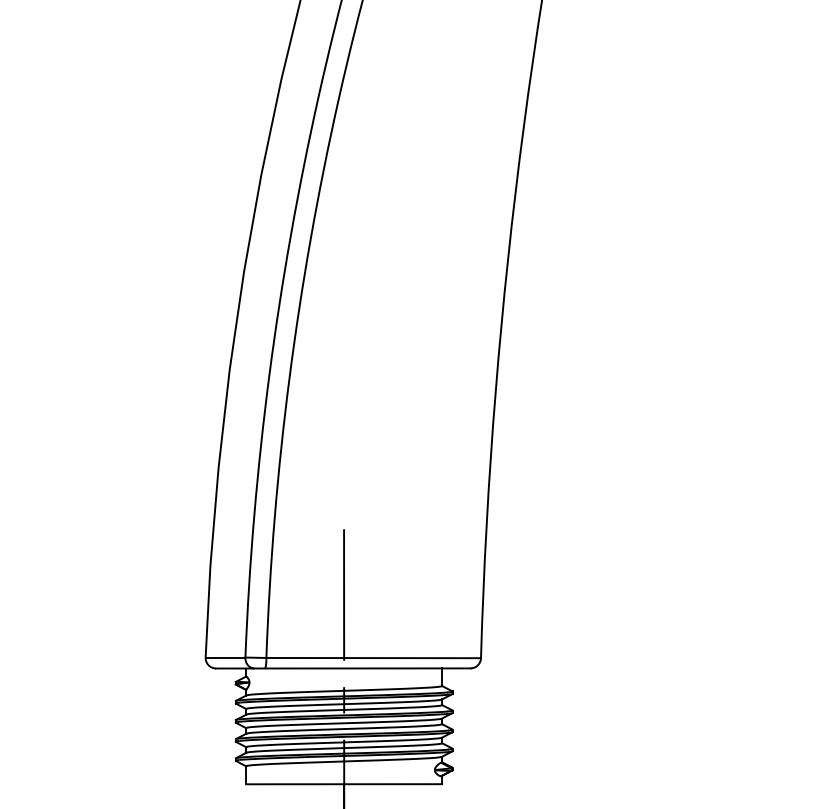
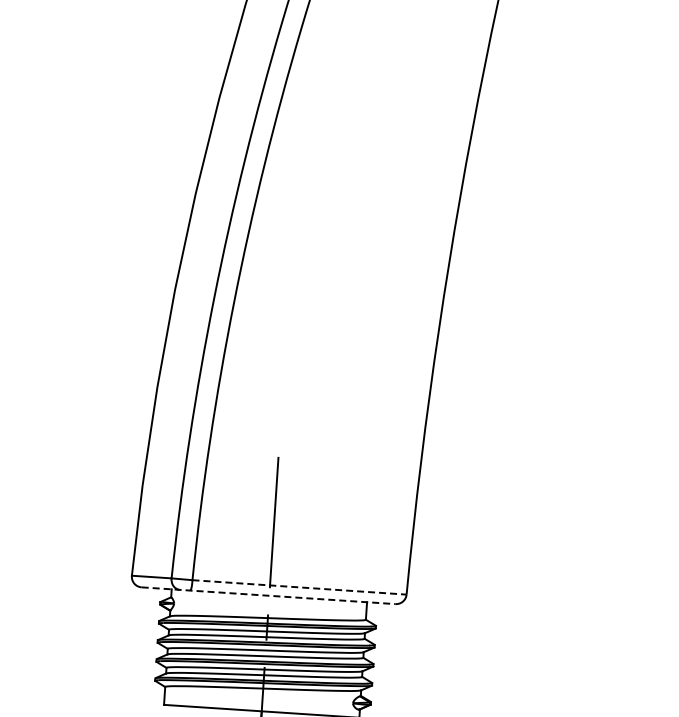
line: (374, 658) -> (300, 587), solid -> dashed
line: (343, 668) -> (268, 595), solid -> dashed

